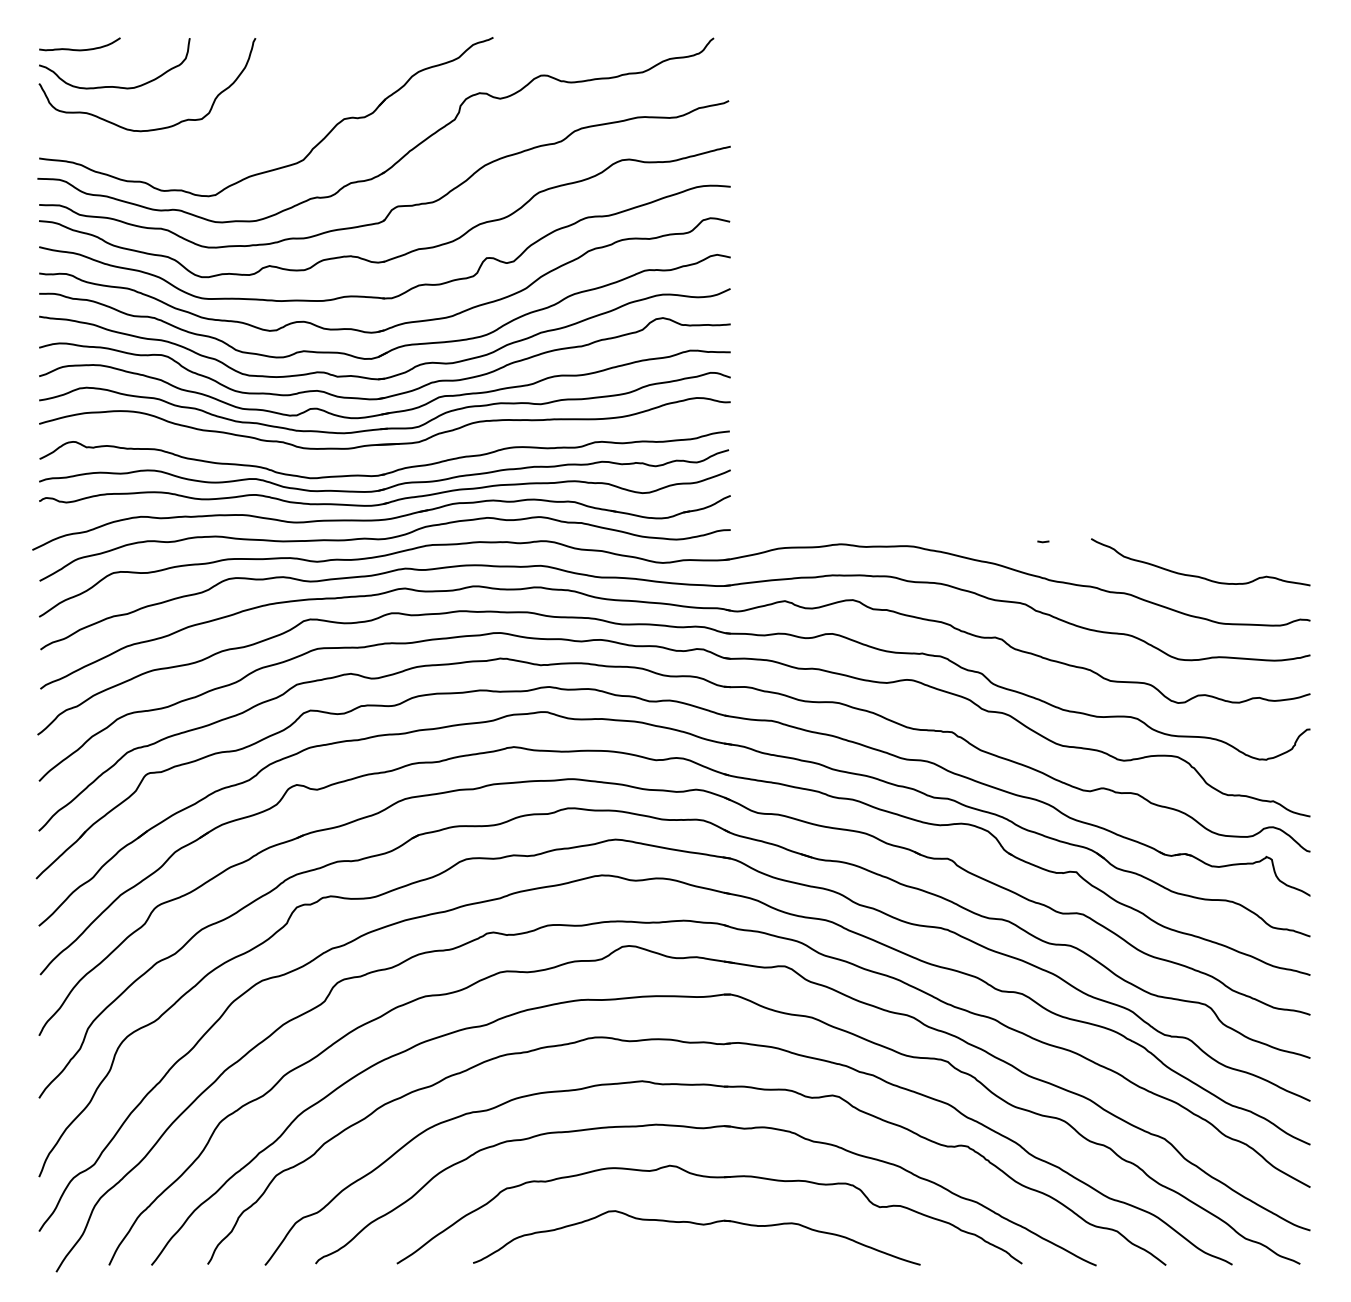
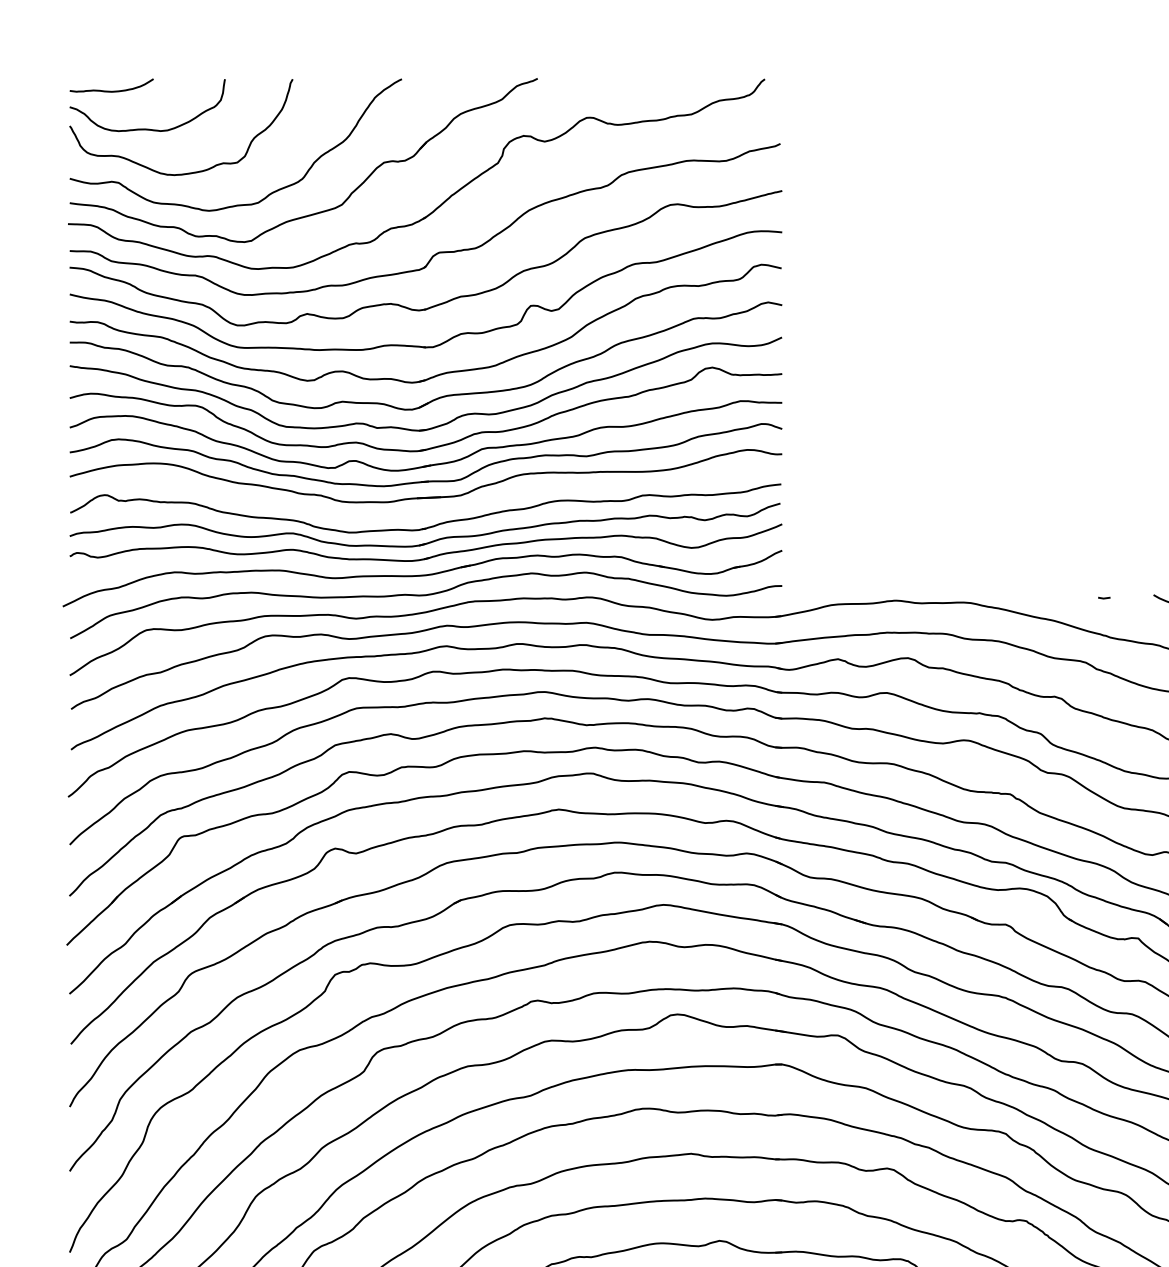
curve: (233, 148) -> (269, 192), added

